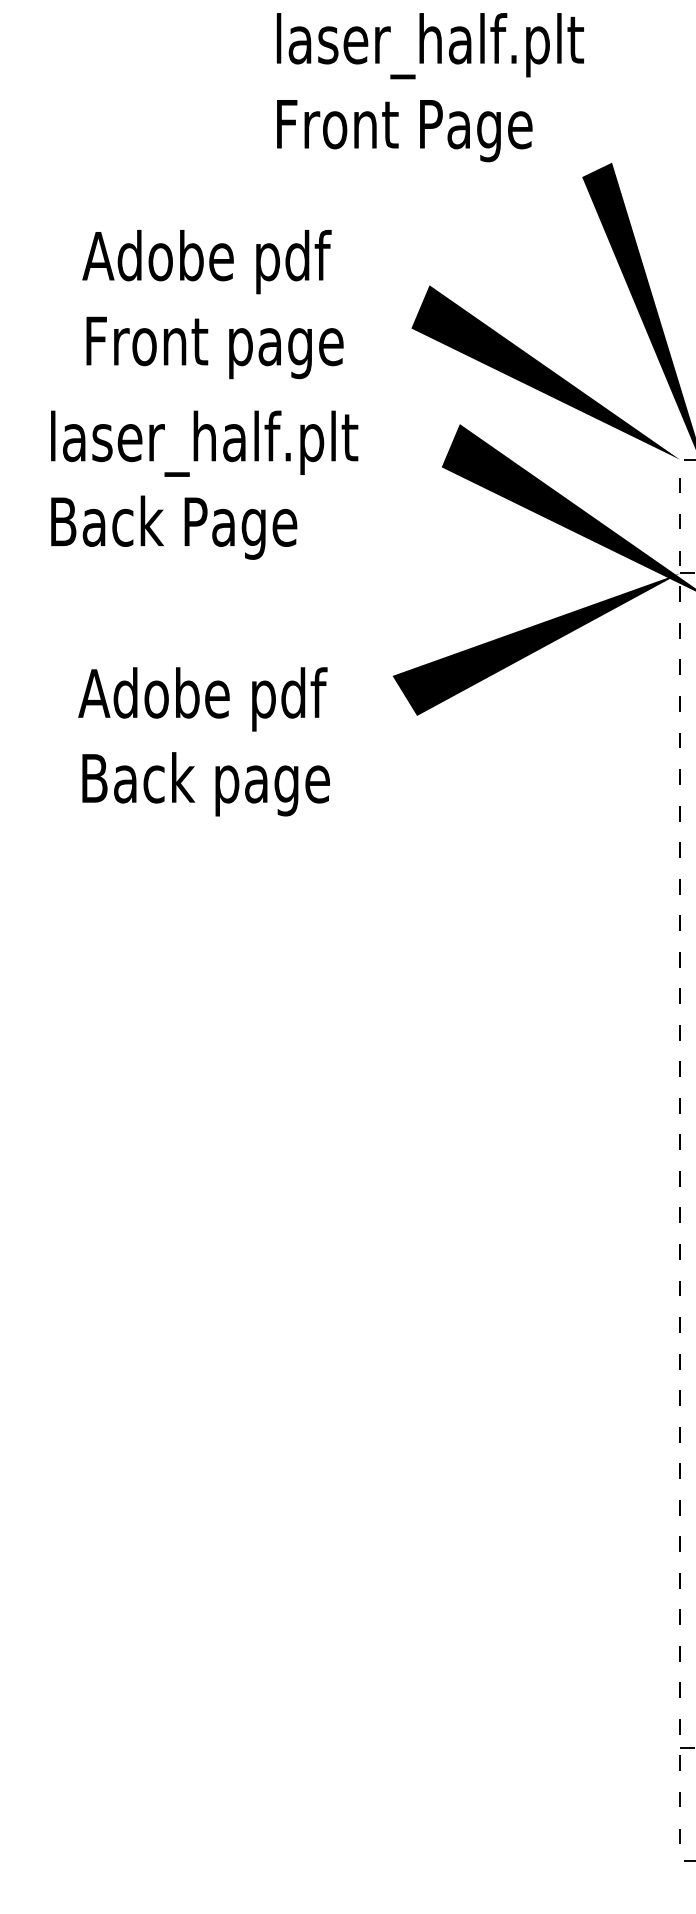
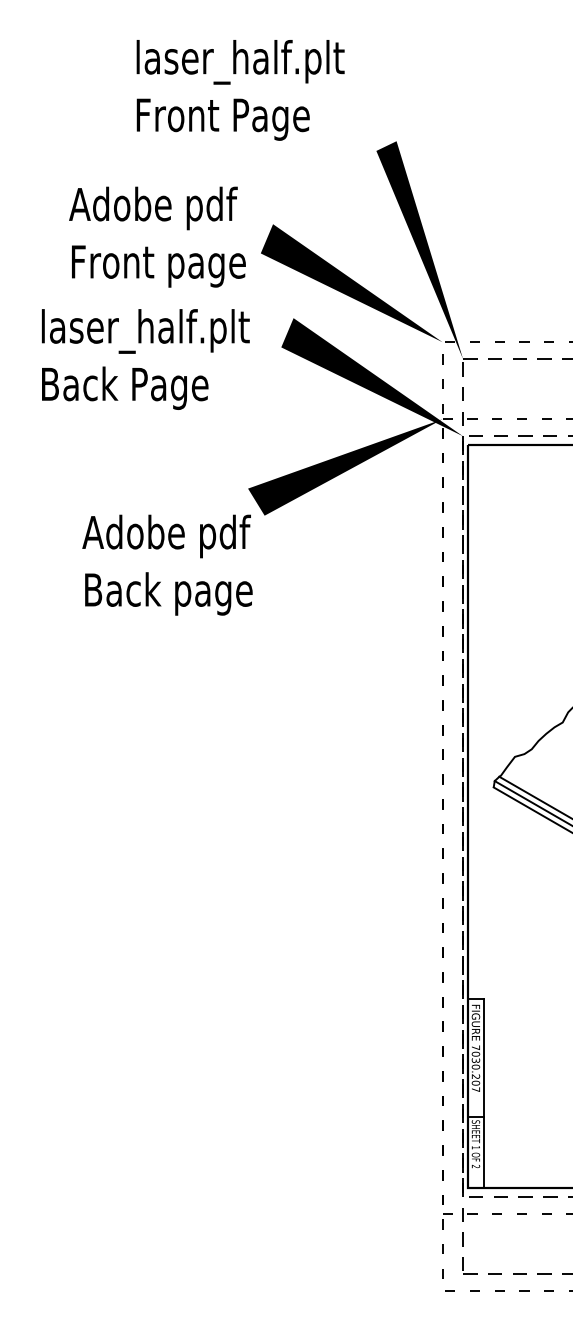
text: (430, 87) -> (240, 90), moved
text: (213, 303) -> (157, 236), moved
text: (204, 485) -> (145, 359), moved
text: (204, 740) -> (167, 564), moved

